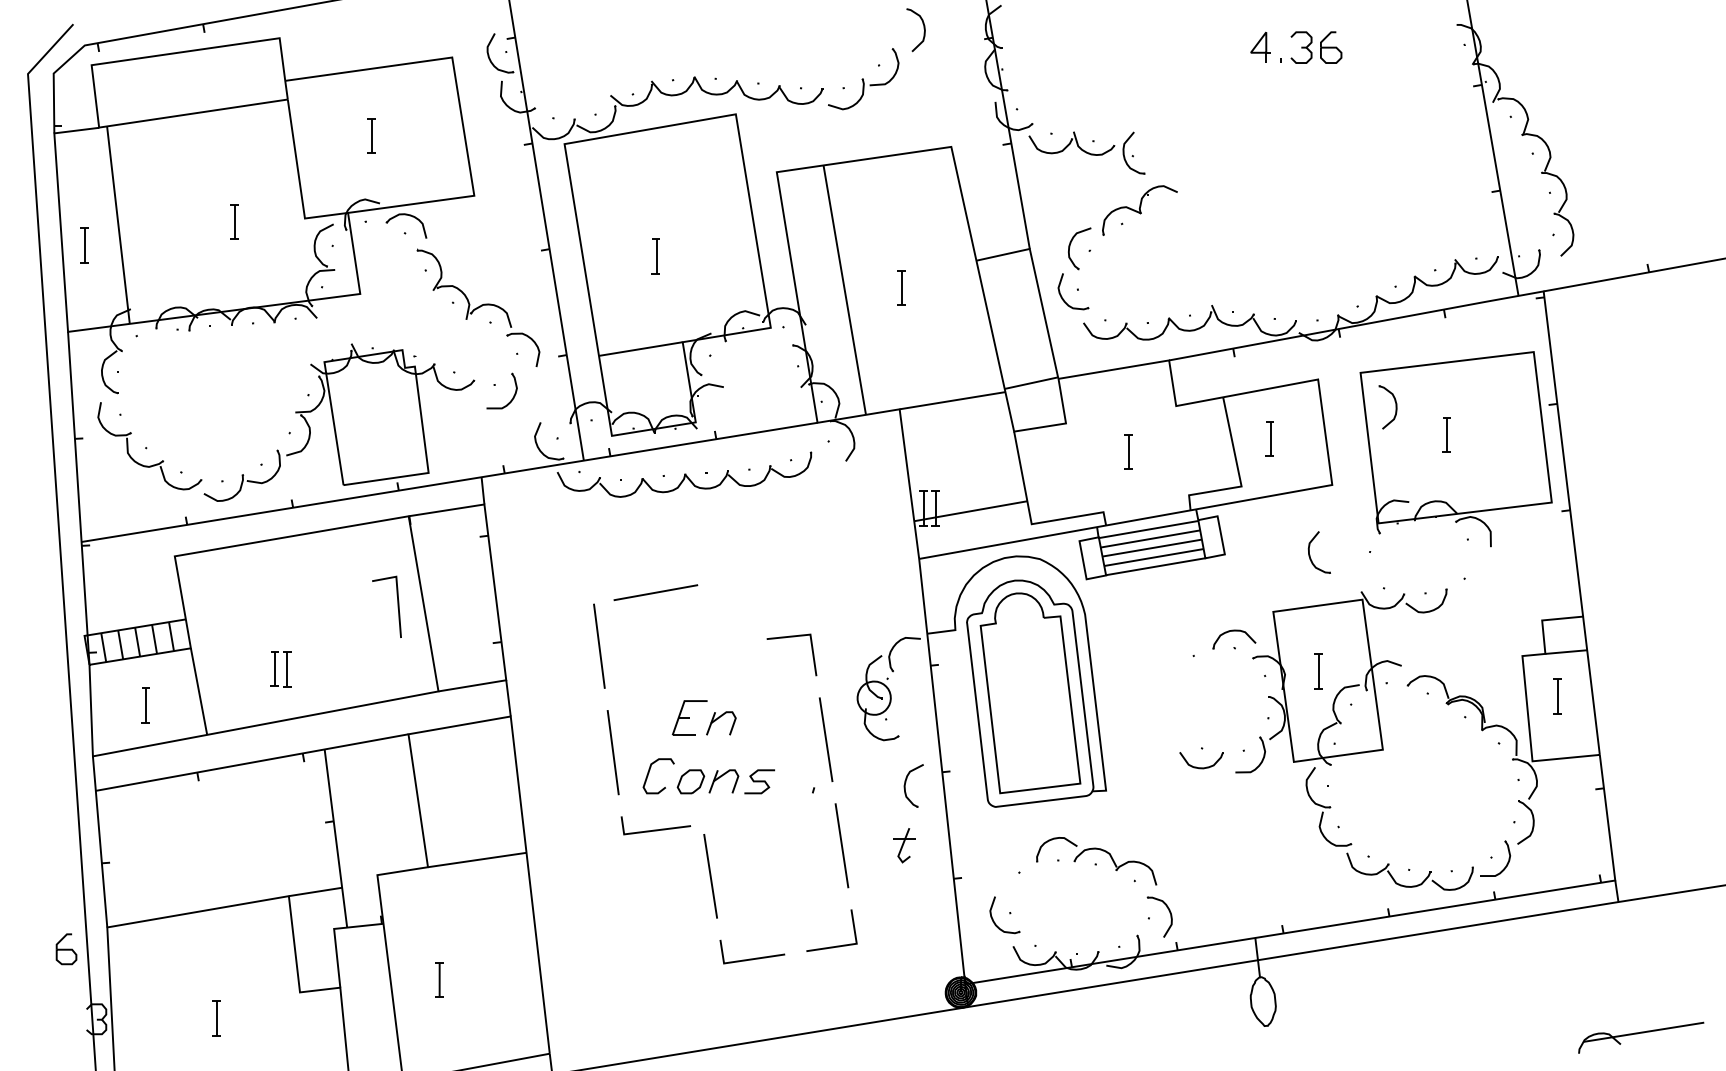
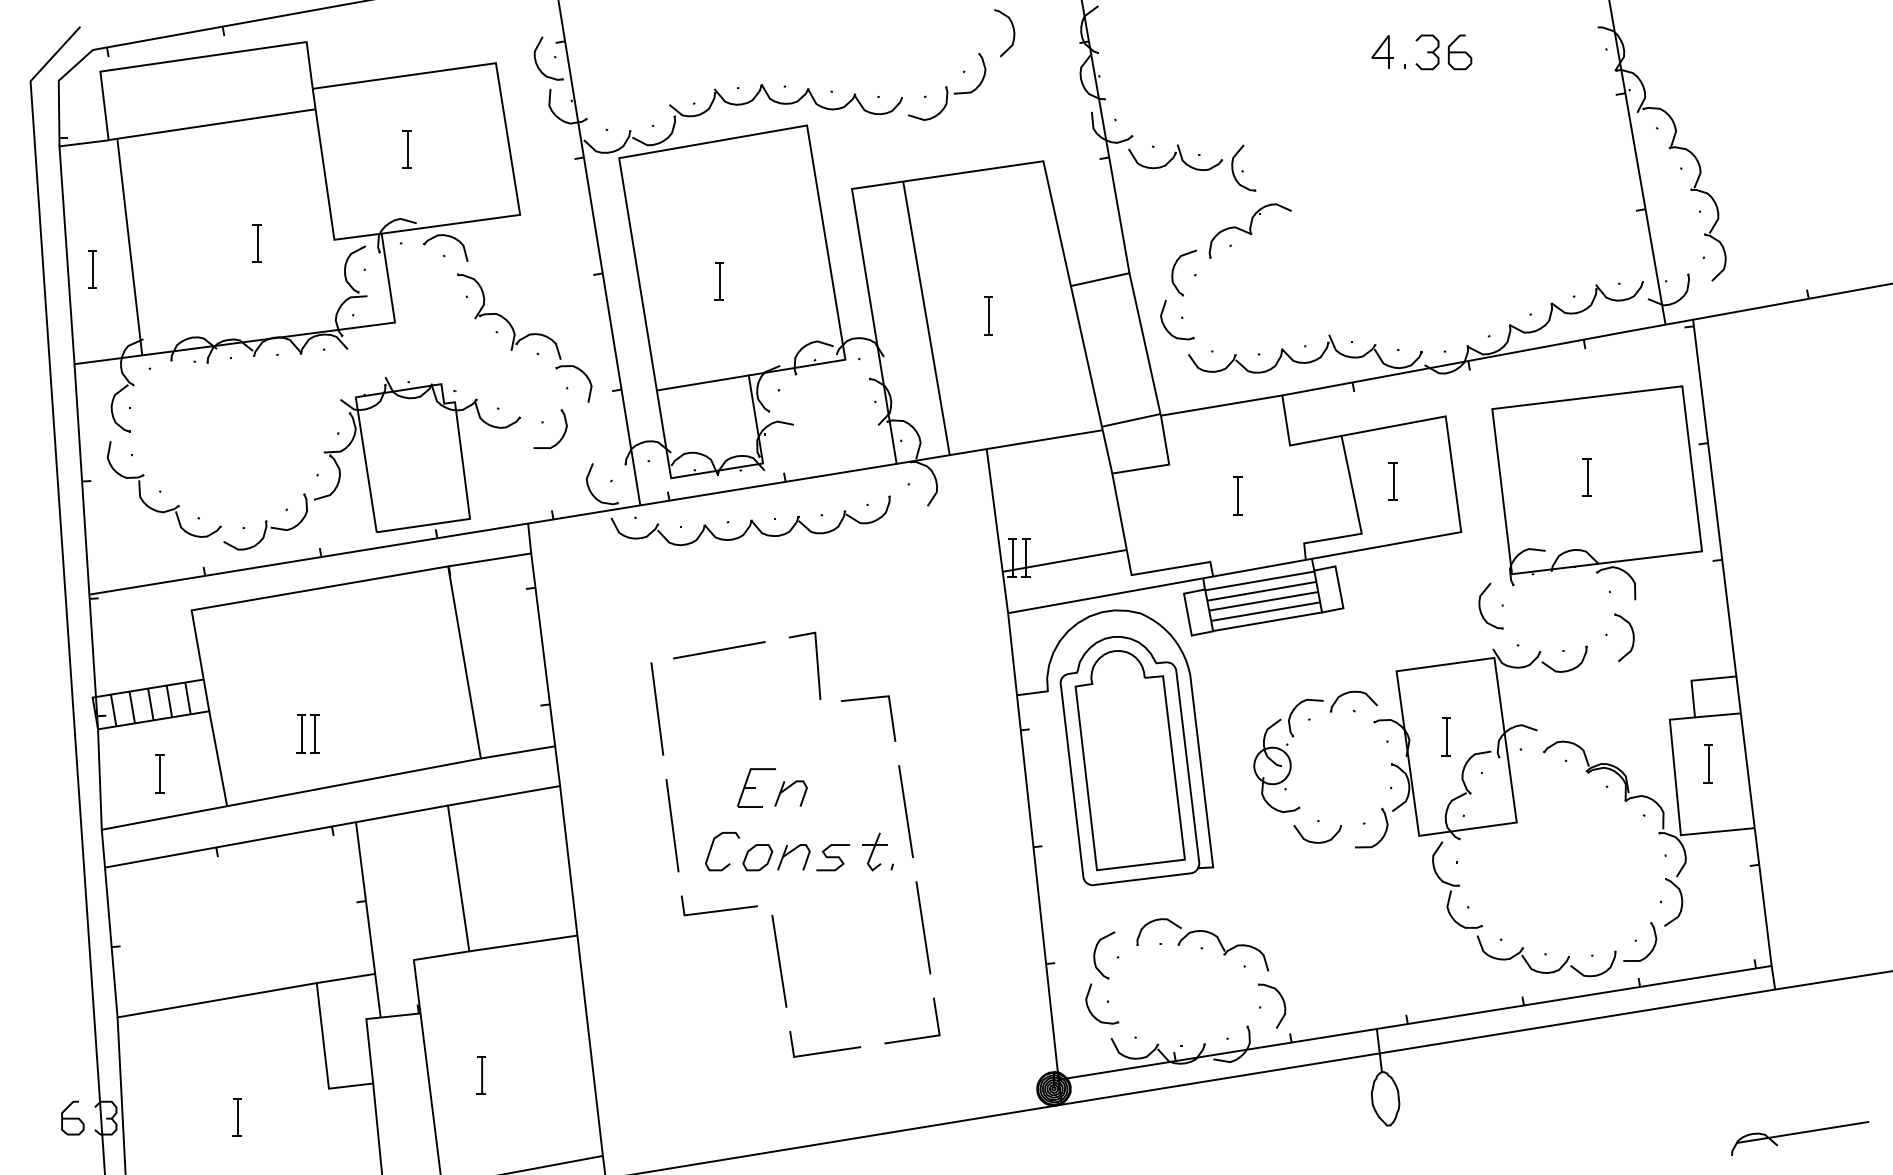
part: (1395, 407) -> (1632, 637), moved
part: (1310, 554) -> (1481, 608), moved
line: (397, 606) -> (816, 665), moved
part: (888, 689) -> (1288, 756), moved
part: (906, 782) -> (1096, 951), moved
part: (904, 845) -> (874, 851), moved
part: (66, 949) -> (72, 1118), moved

